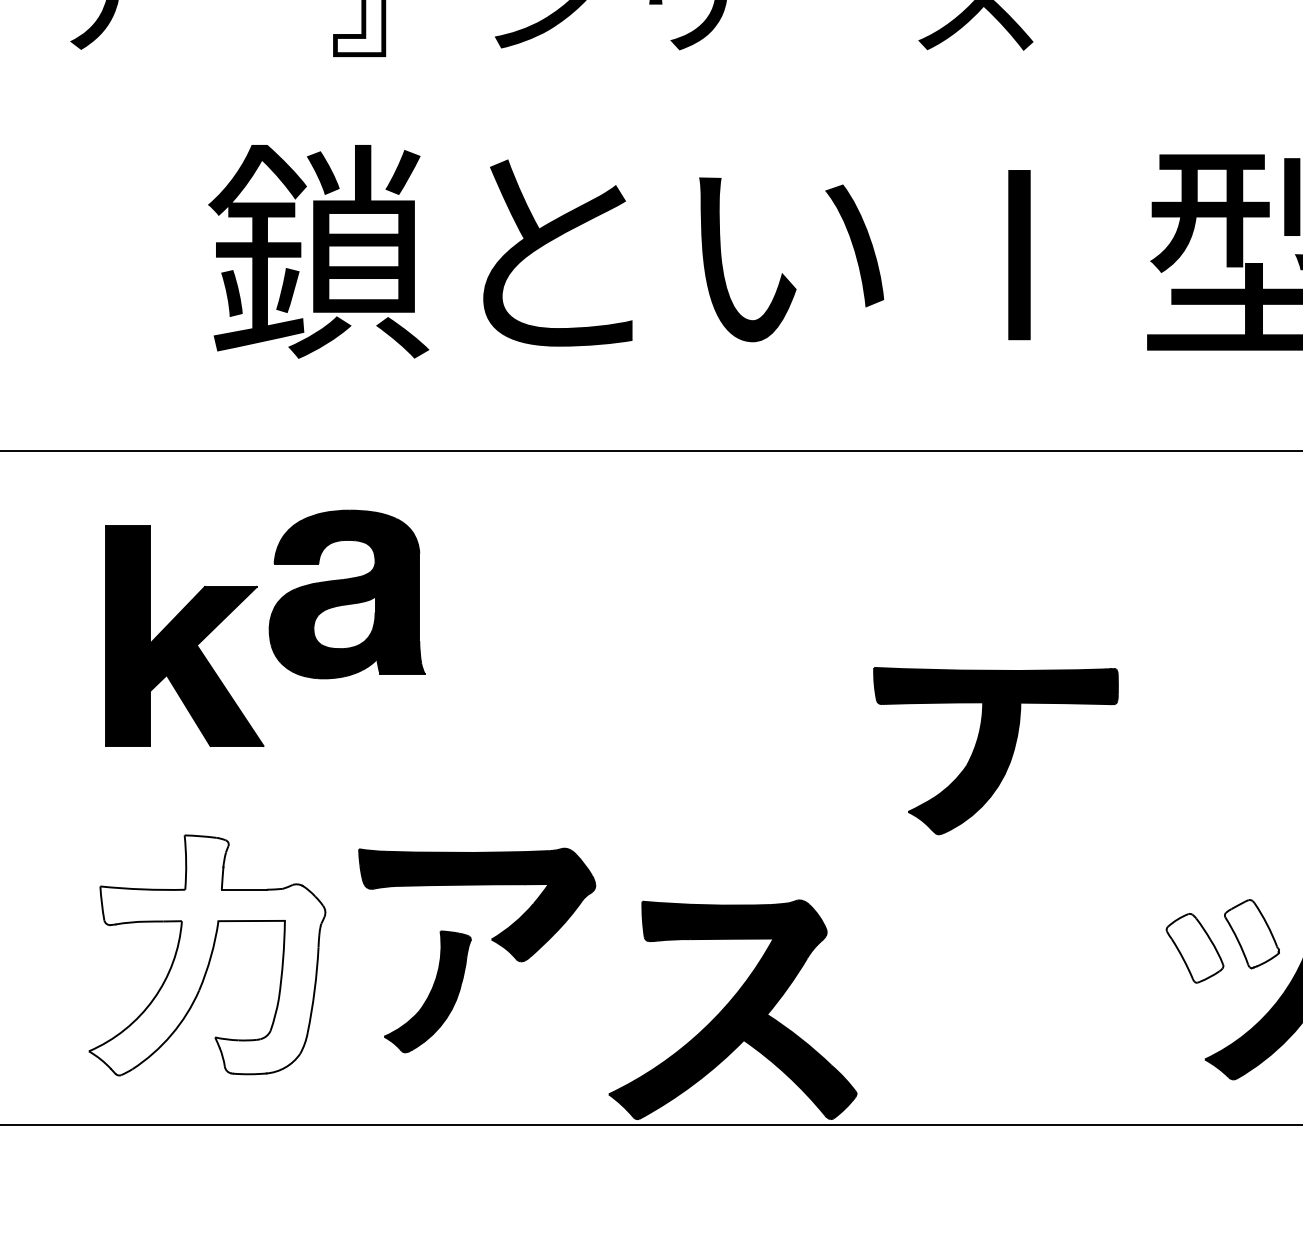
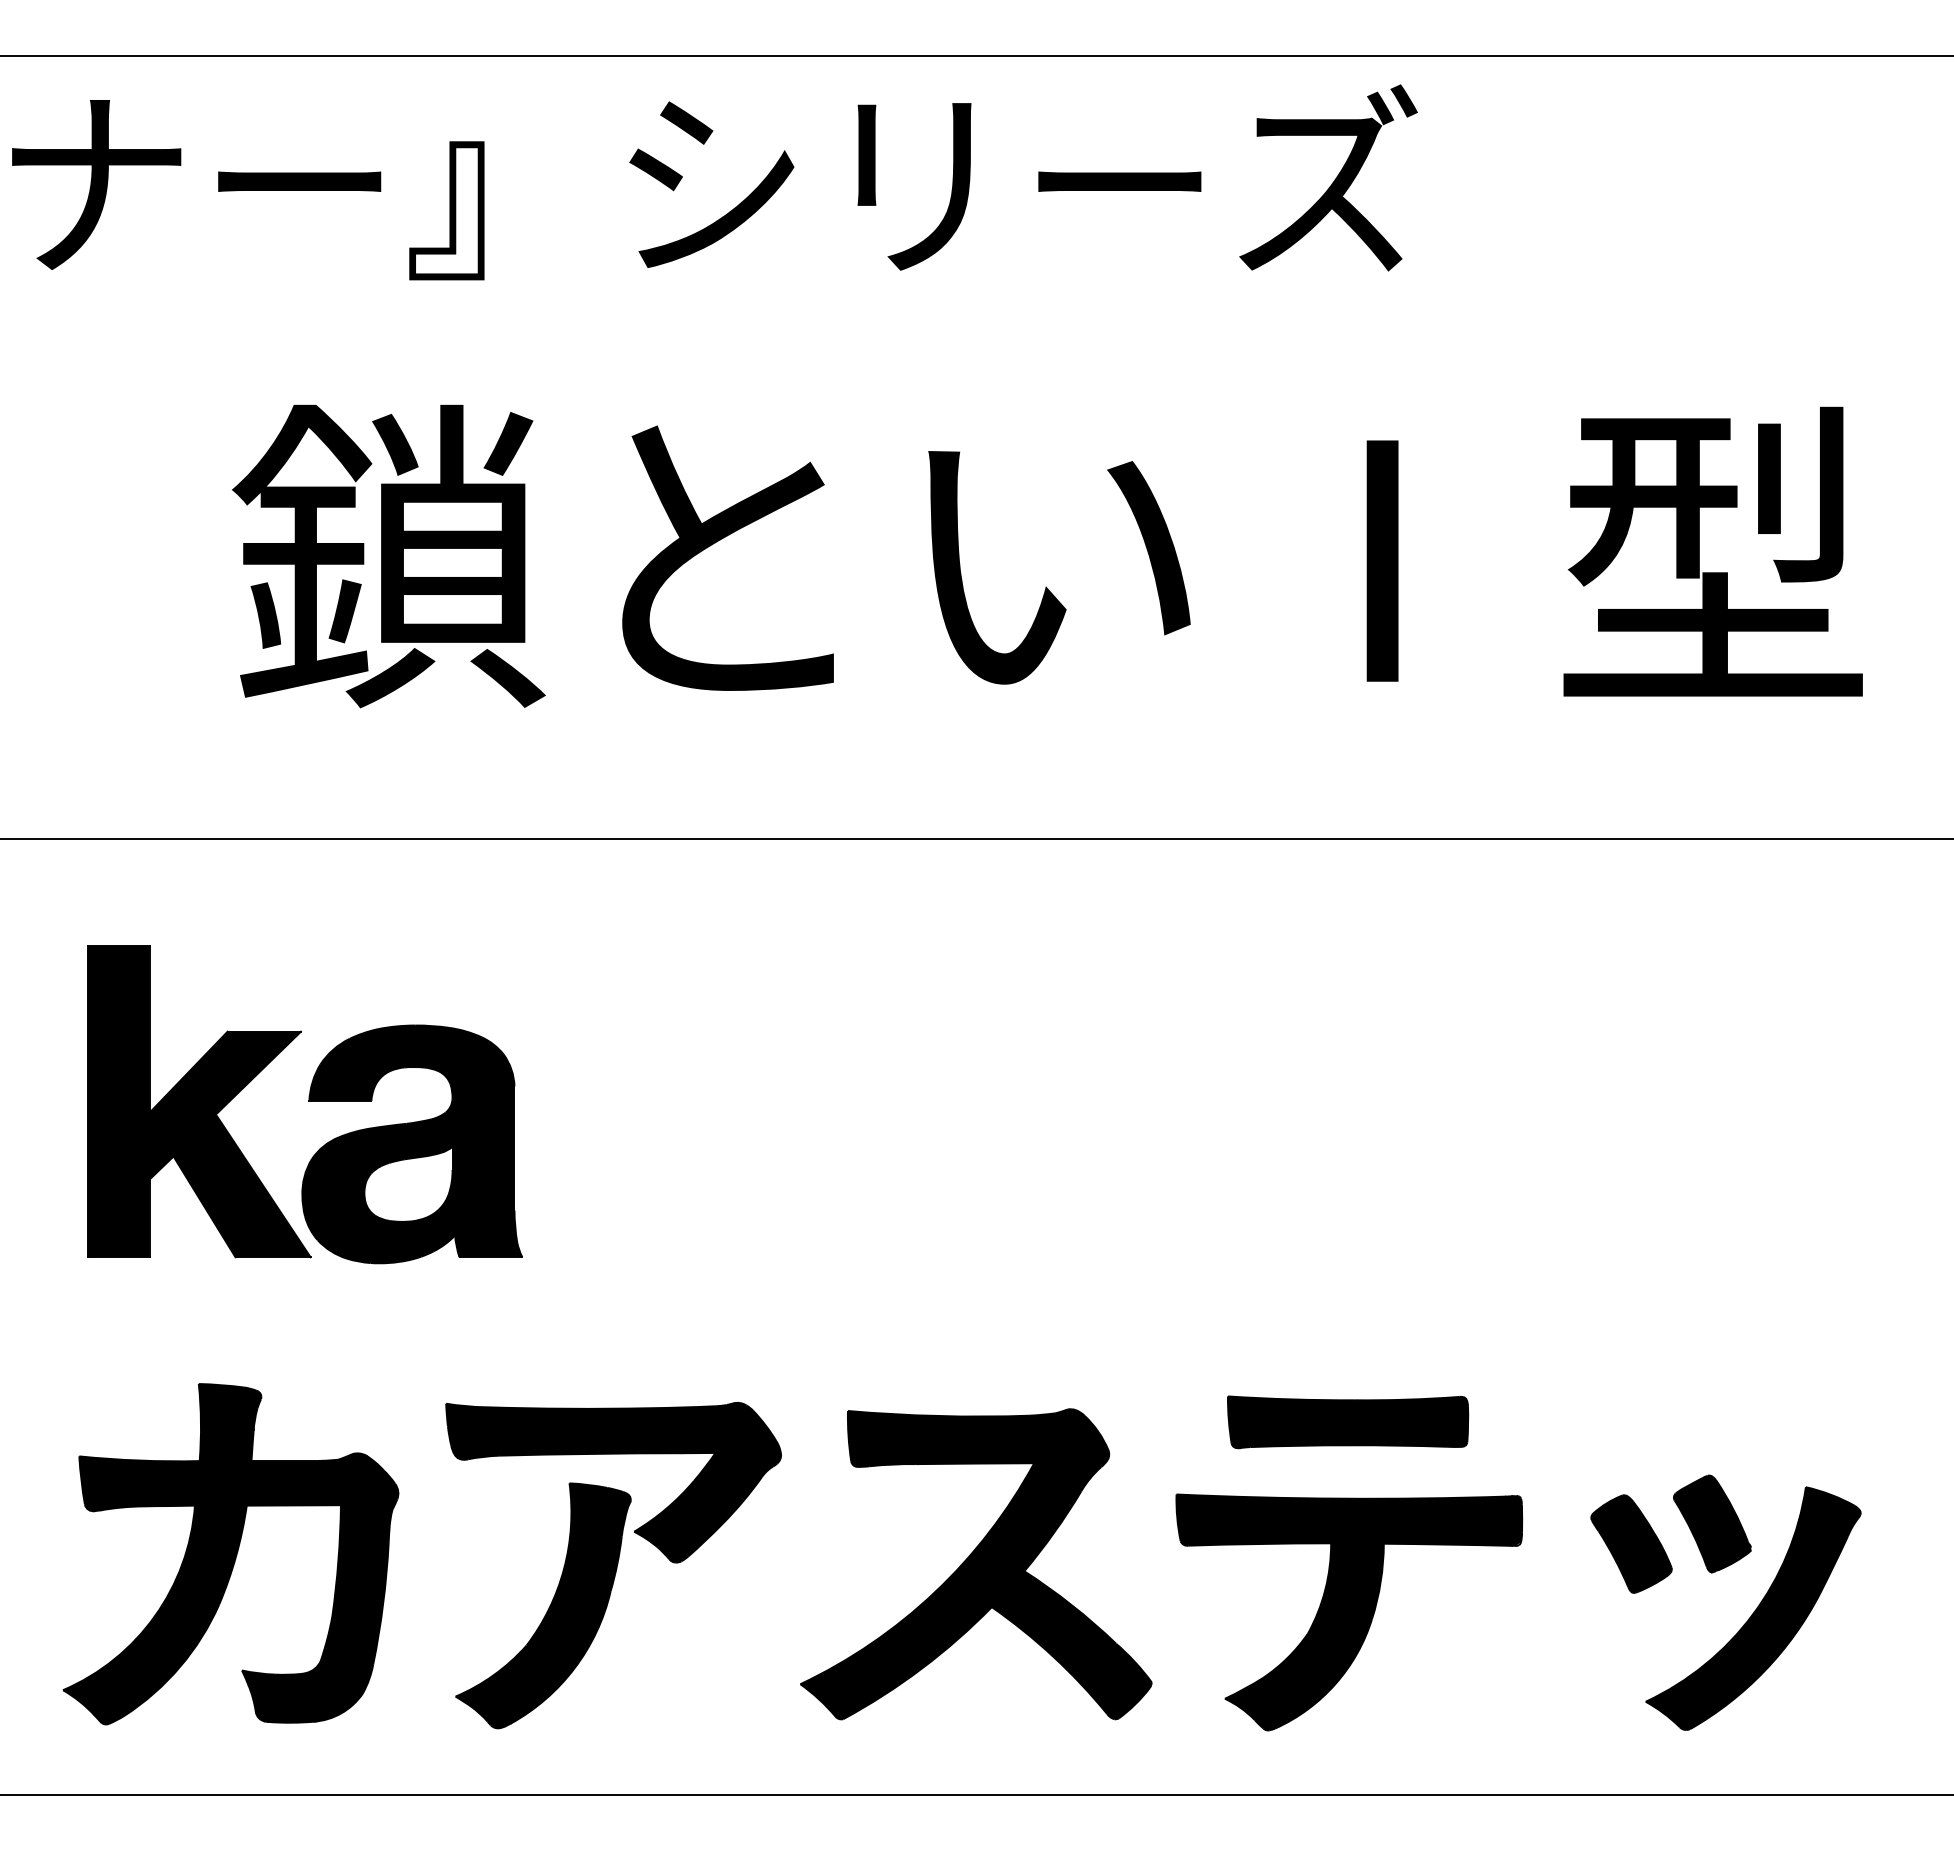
part: (346, 594) -> (411, 1144), moved
part: (996, 751) -> (1349, 1612), moved
part: (995, 862) -> (1348, 1422), added
fill: (1251, 933) -> (1711, 1523), added
fill: (1194, 947) -> (1631, 1543), added
fill: (207, 955) -> (230, 1554), added
part: (427, 991) -> (543, 1605), size x1.43
part: (733, 1009) -> (976, 1564), moved

